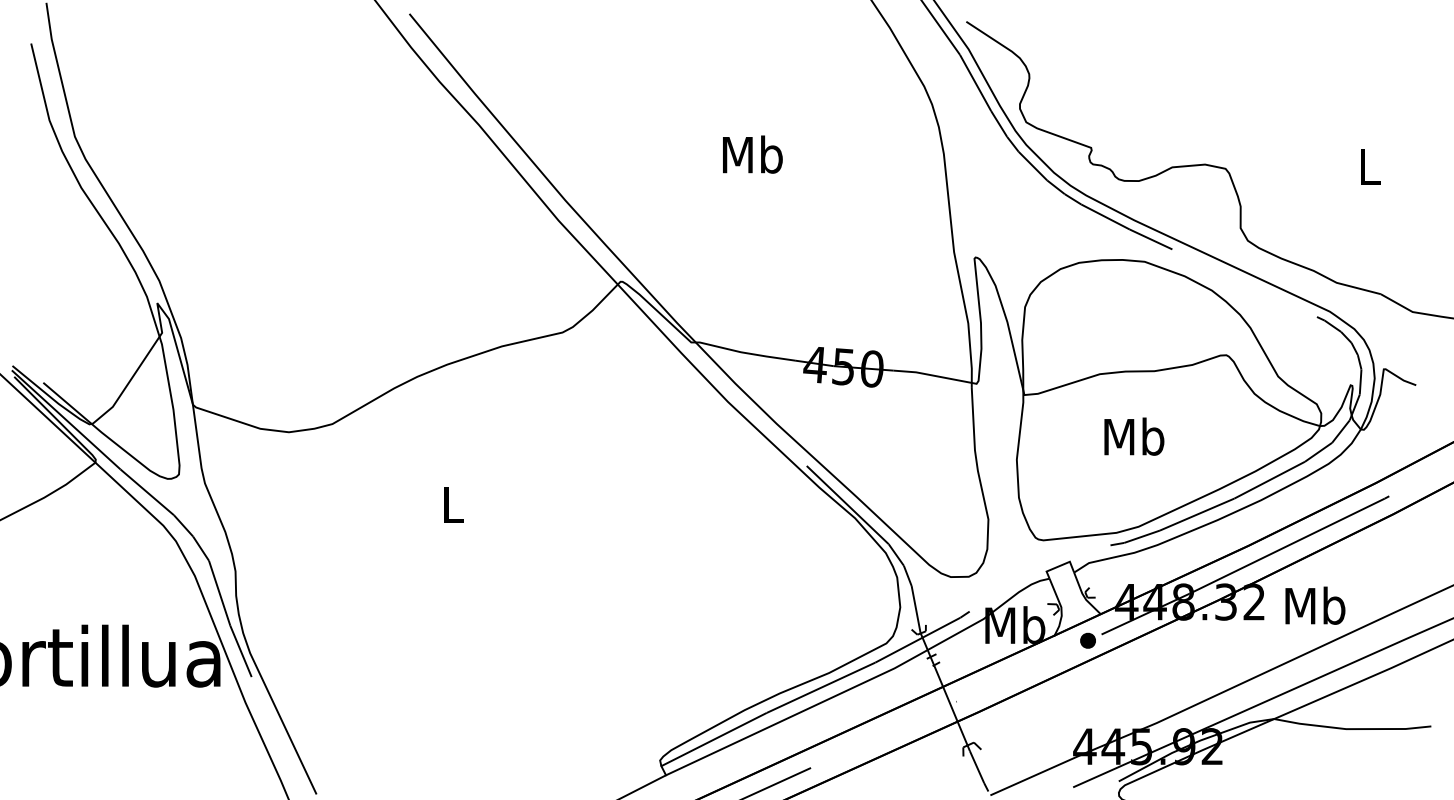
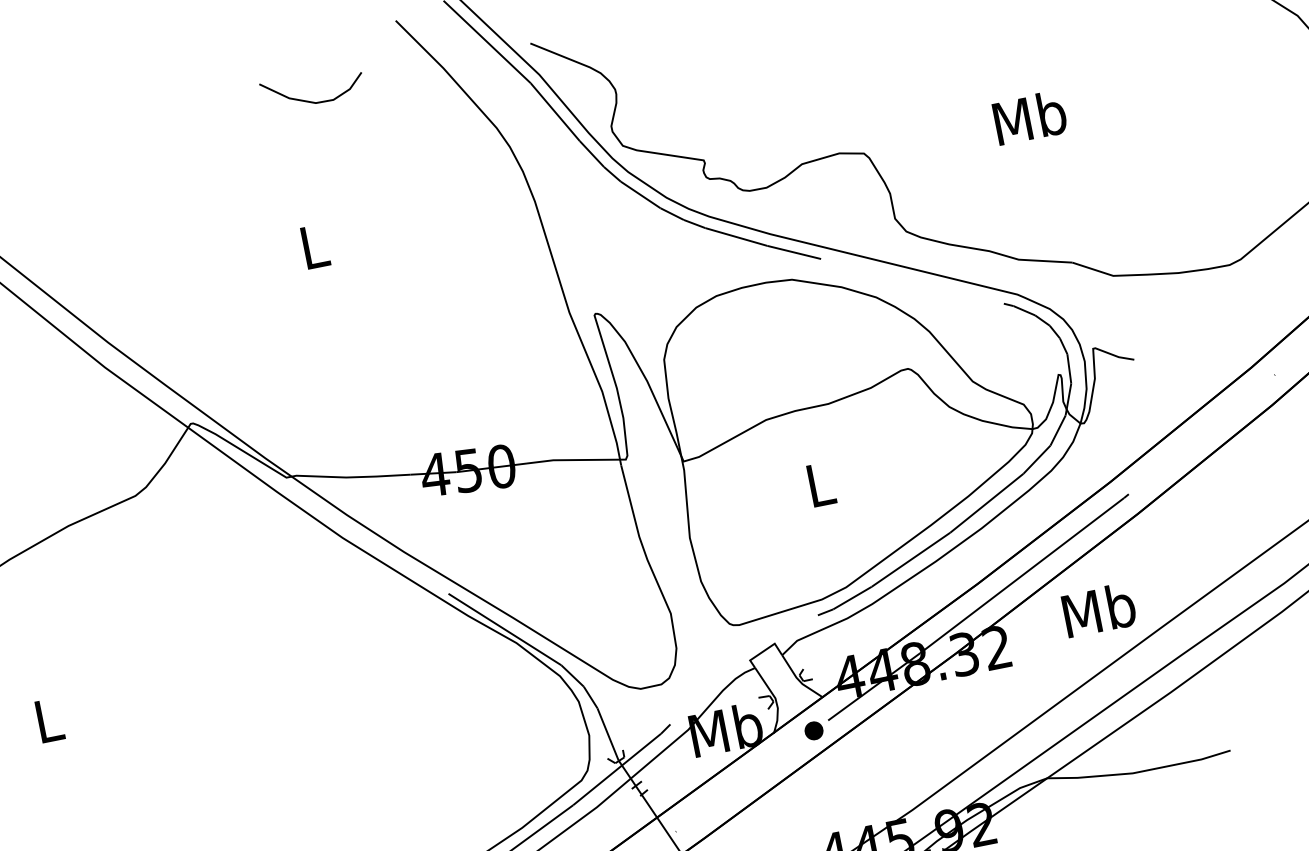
curve: (775, 33) -> (312, 101), added
text: (752, 154) -> (313, 246), Mb -> L
text: (1369, 166) -> (1029, 117), L -> Mb
text: (1134, 436) -> (820, 484), Mb -> L
text: (1315, 605) -> (1099, 609), moved

